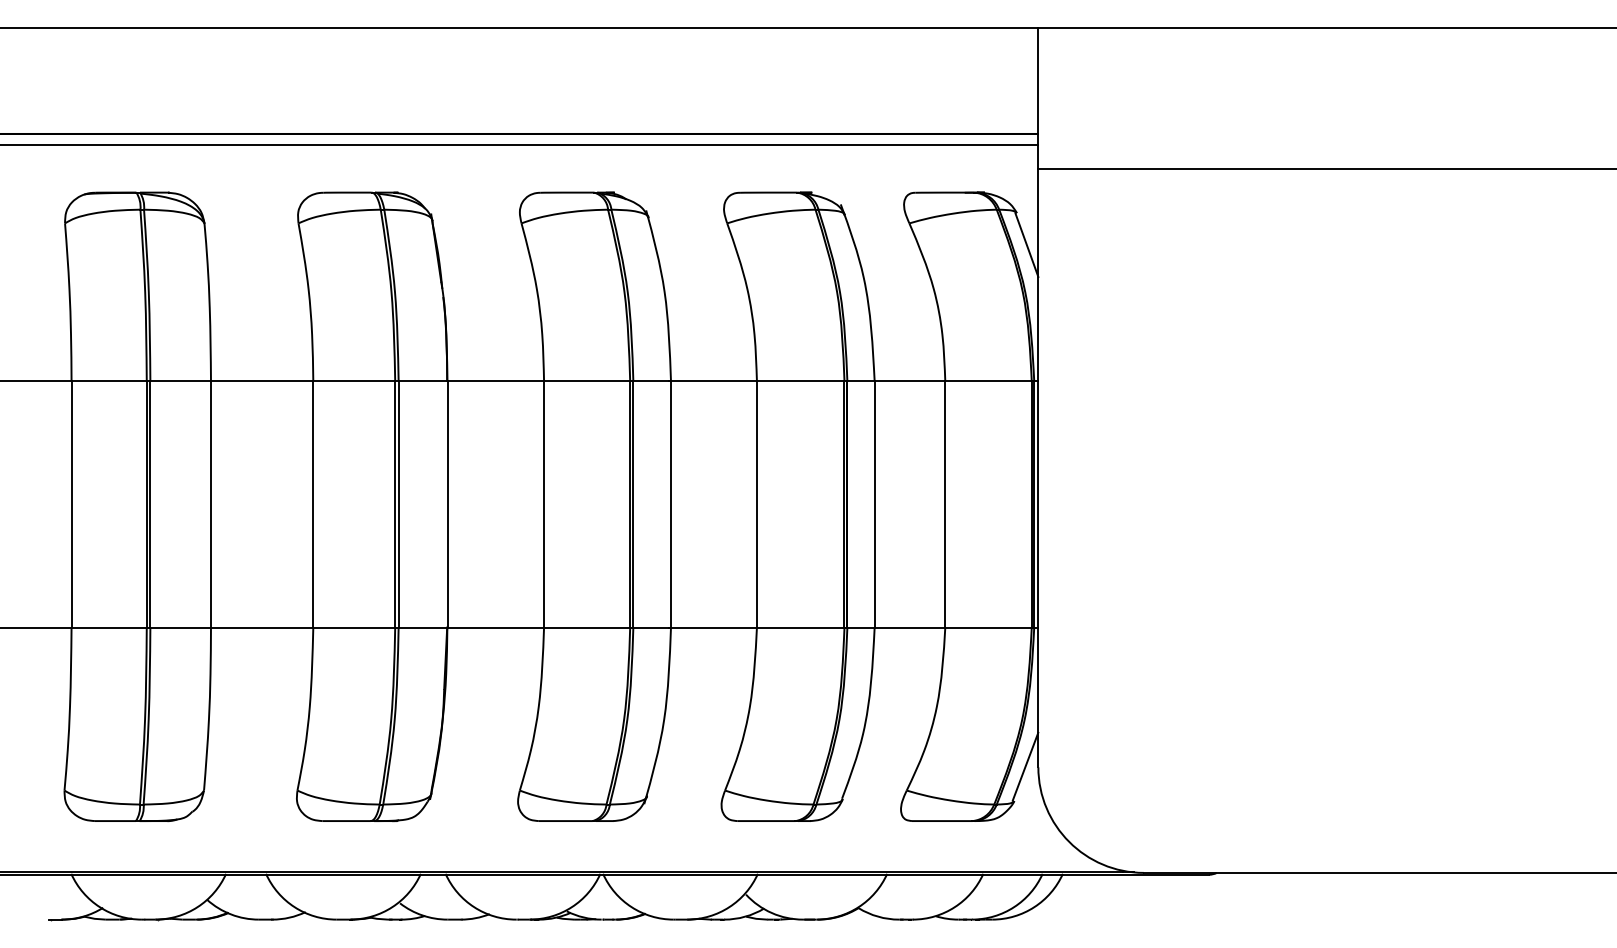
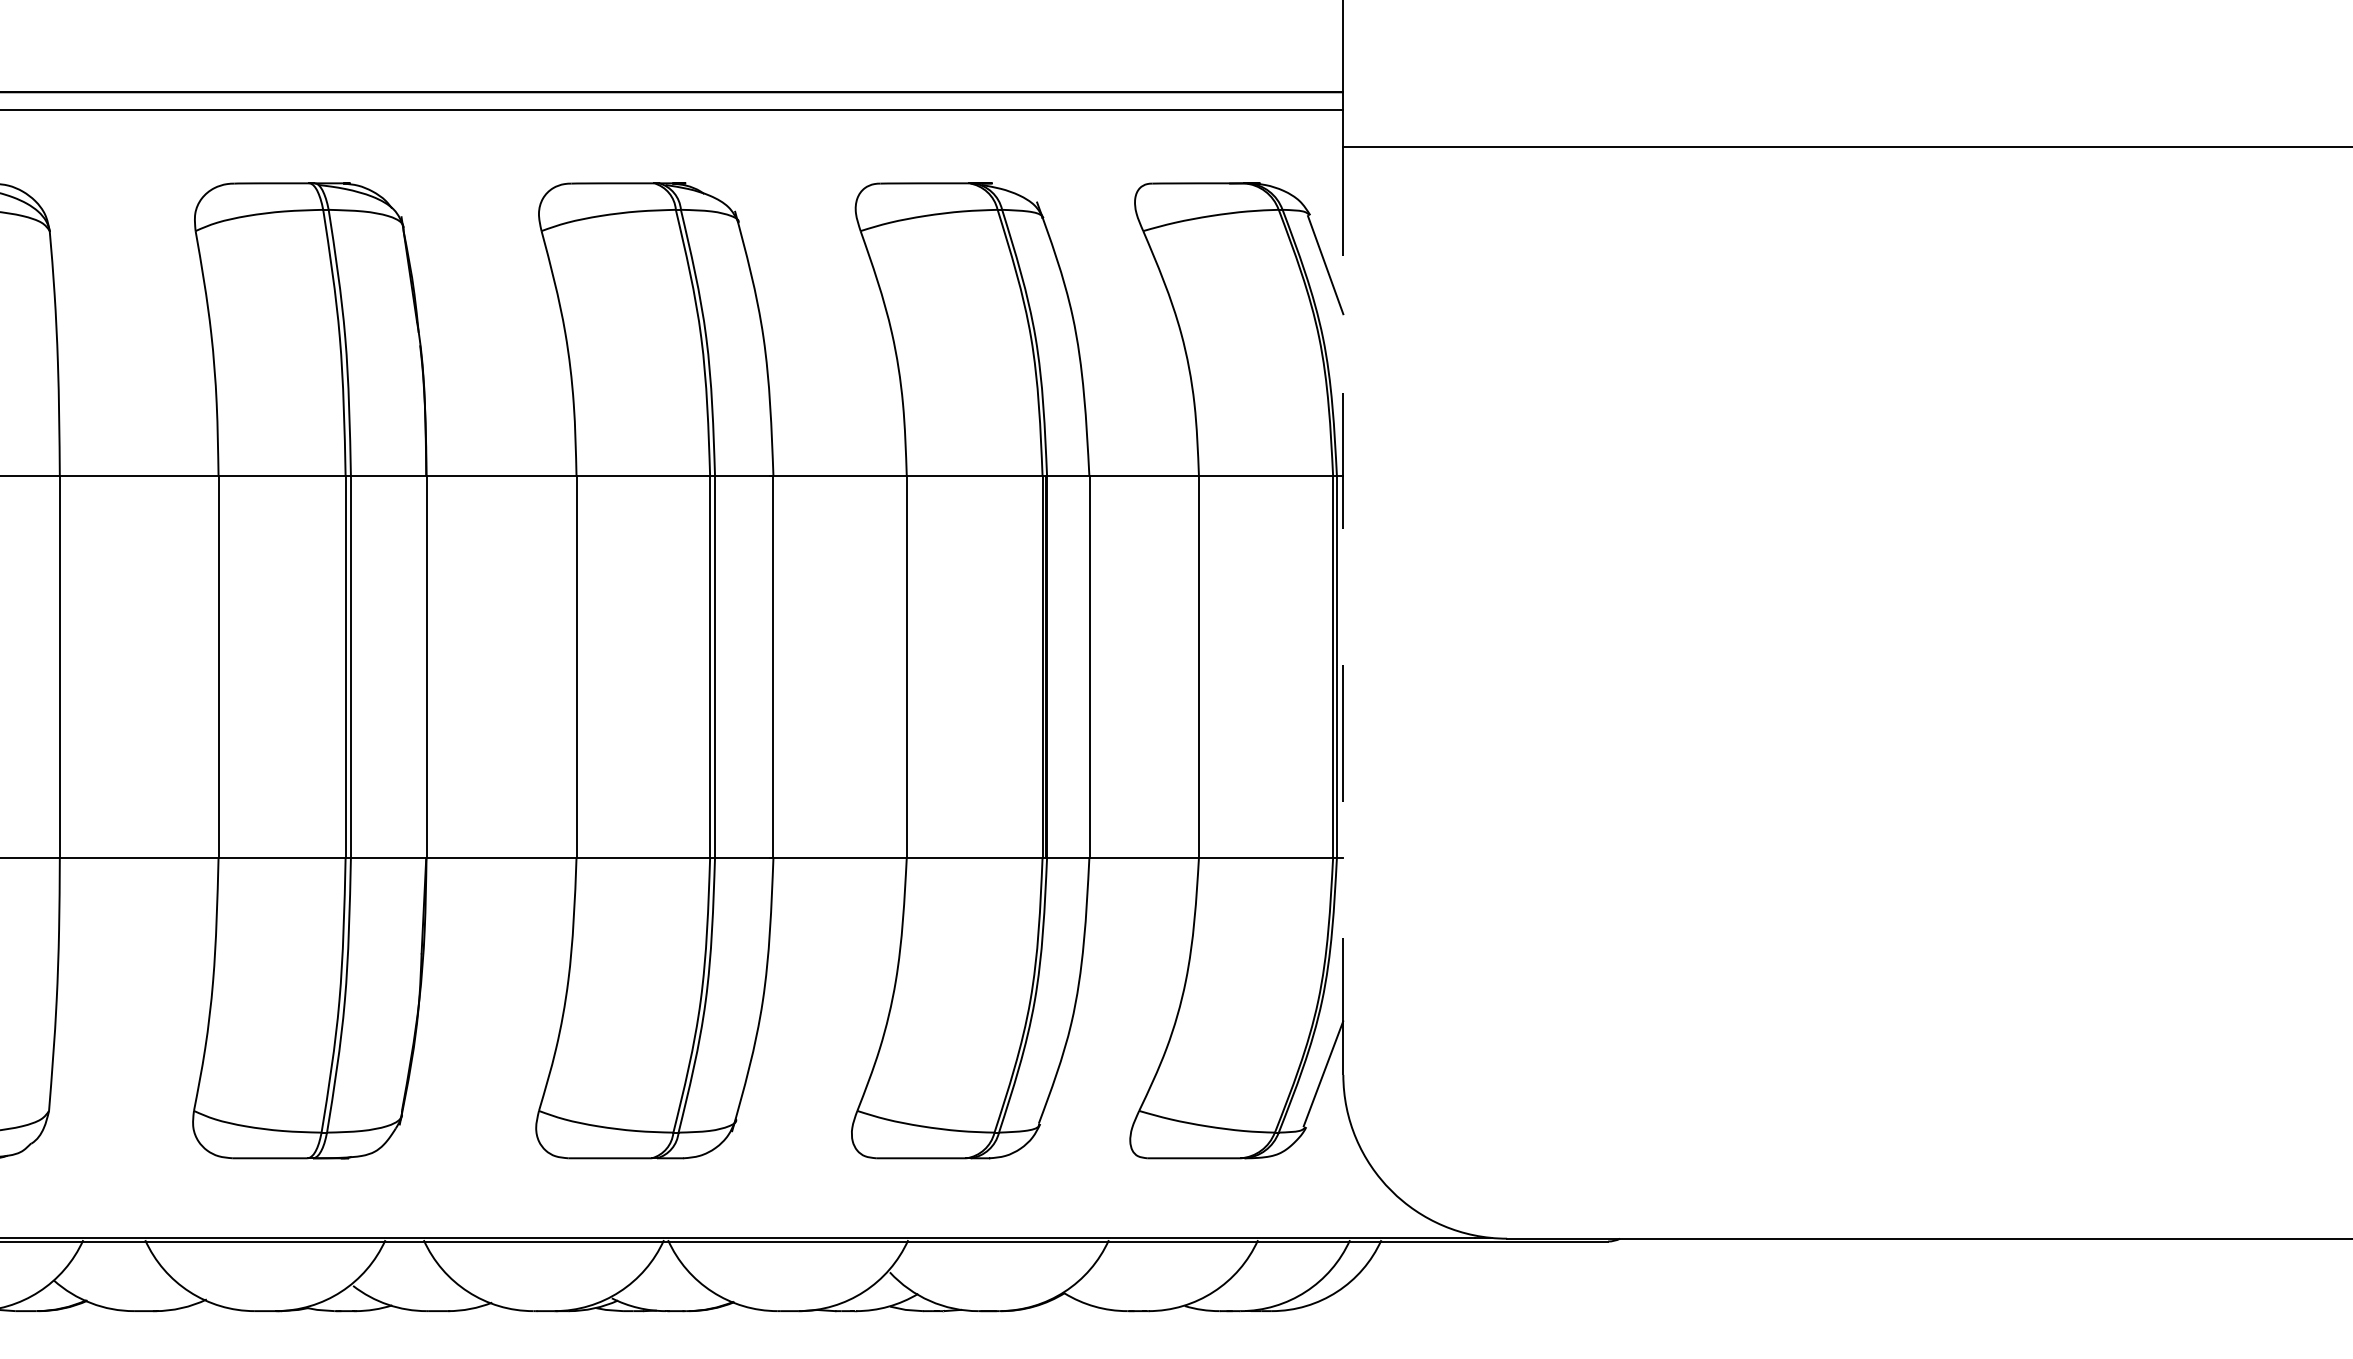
line: (1038, 467) -> (1343, 609), solid -> dashed

